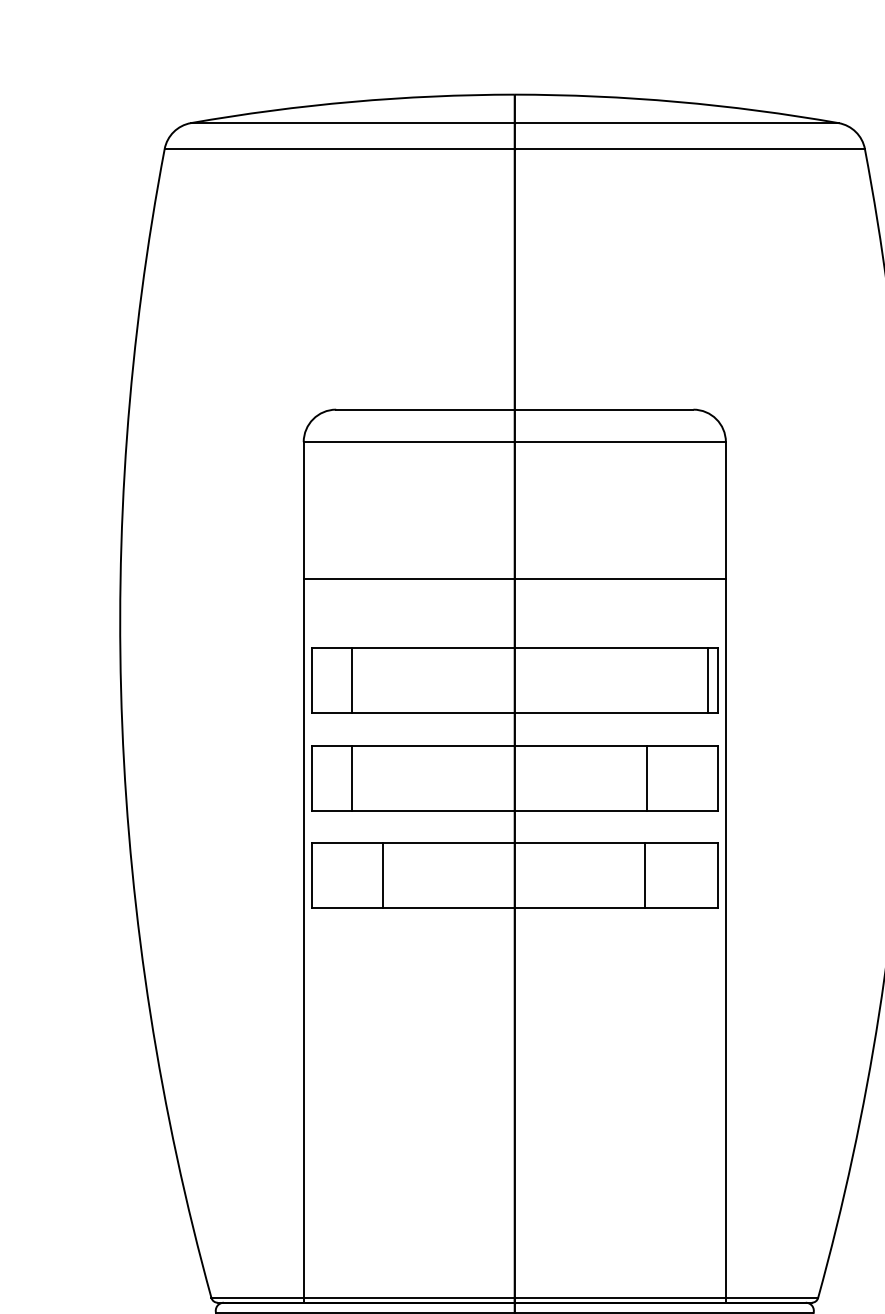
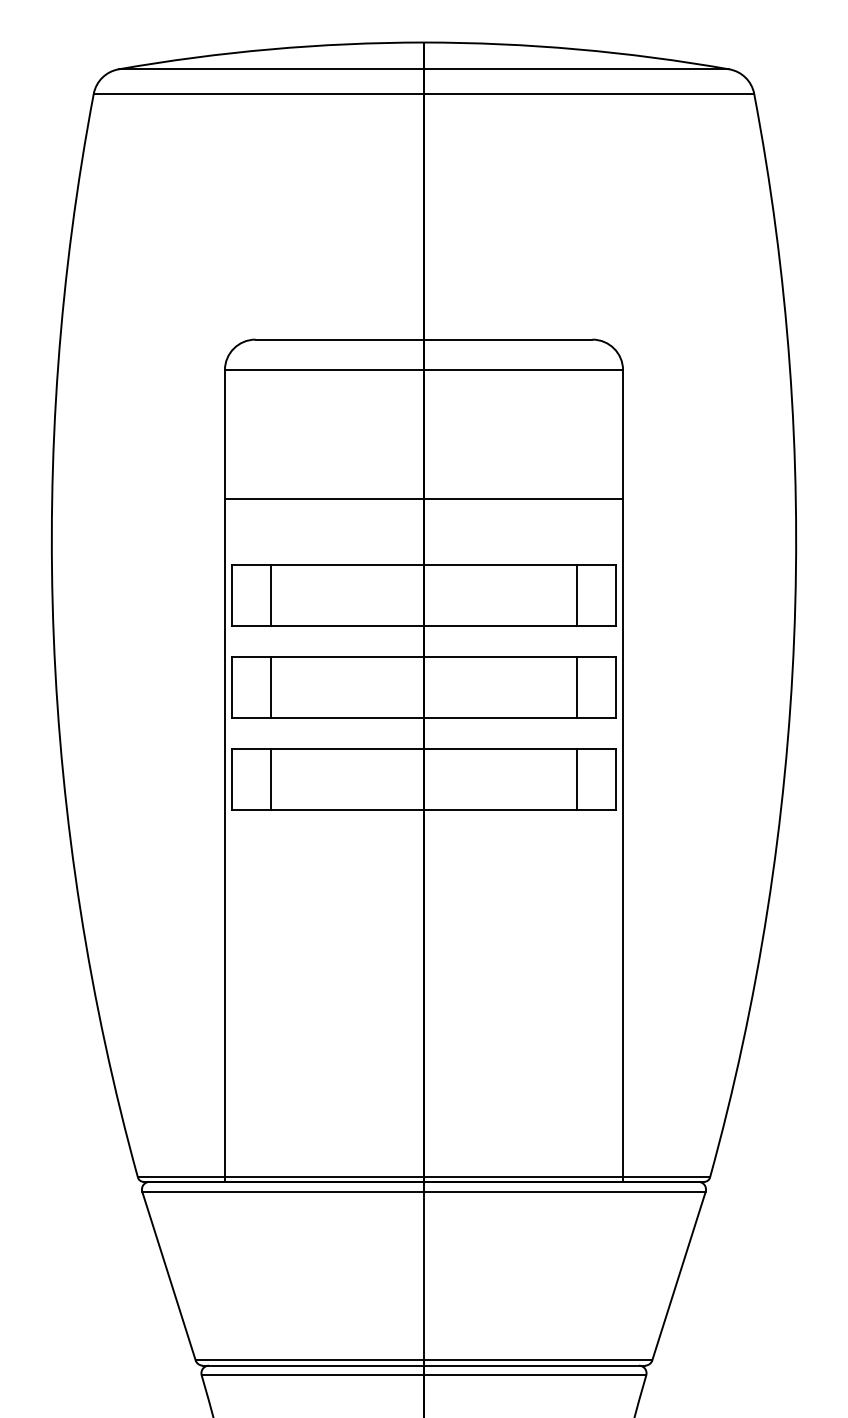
line: (708, 680) -> (577, 595), moved
line: (646, 777) -> (577, 686), moved
line: (382, 875) -> (270, 778), moved
line: (645, 875) -> (577, 778), moved

